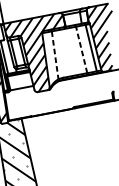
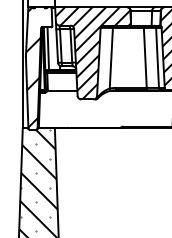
line: (81, 50) -> (145, 58), dashed -> solid
line: (55, 55) -> (111, 58), dashed -> solid

